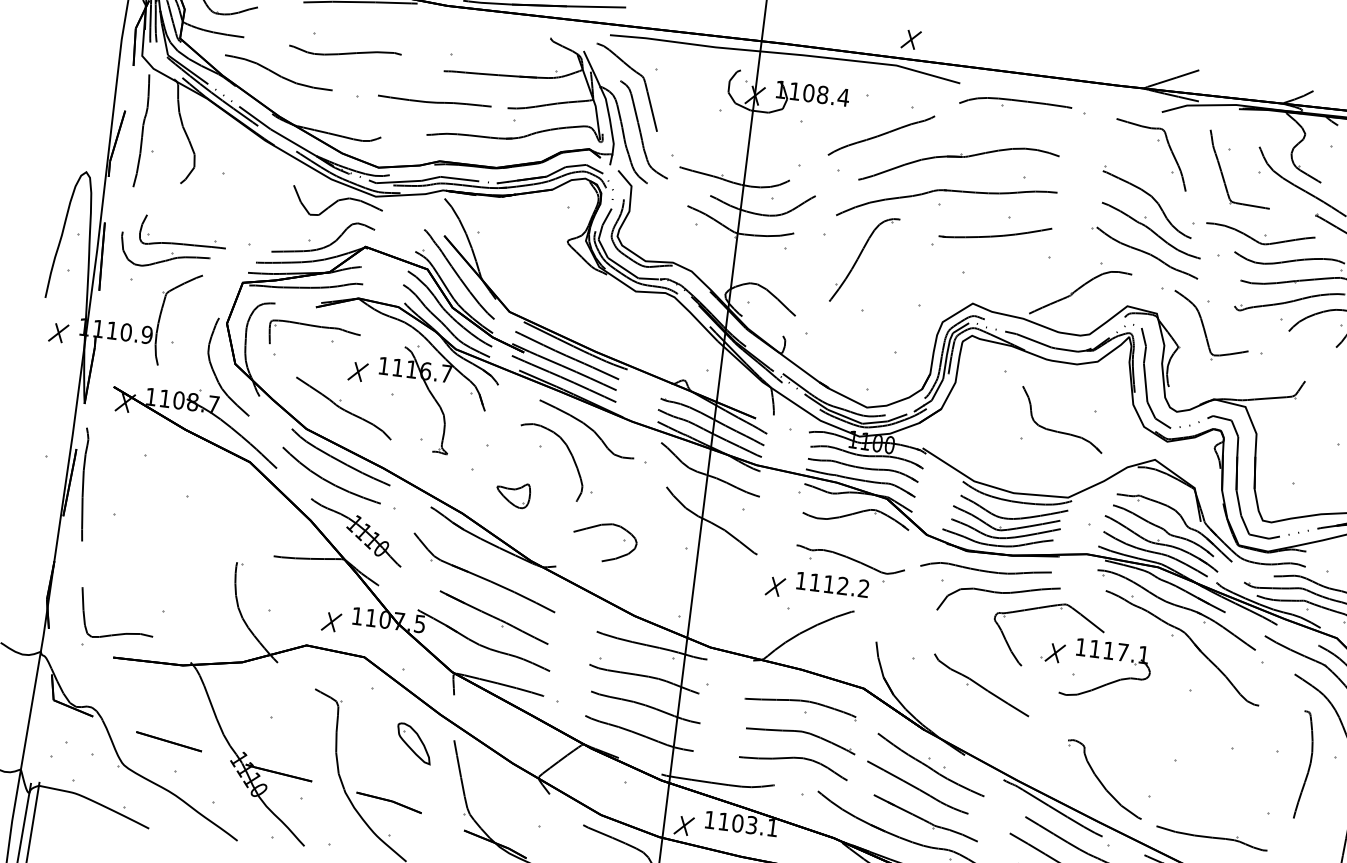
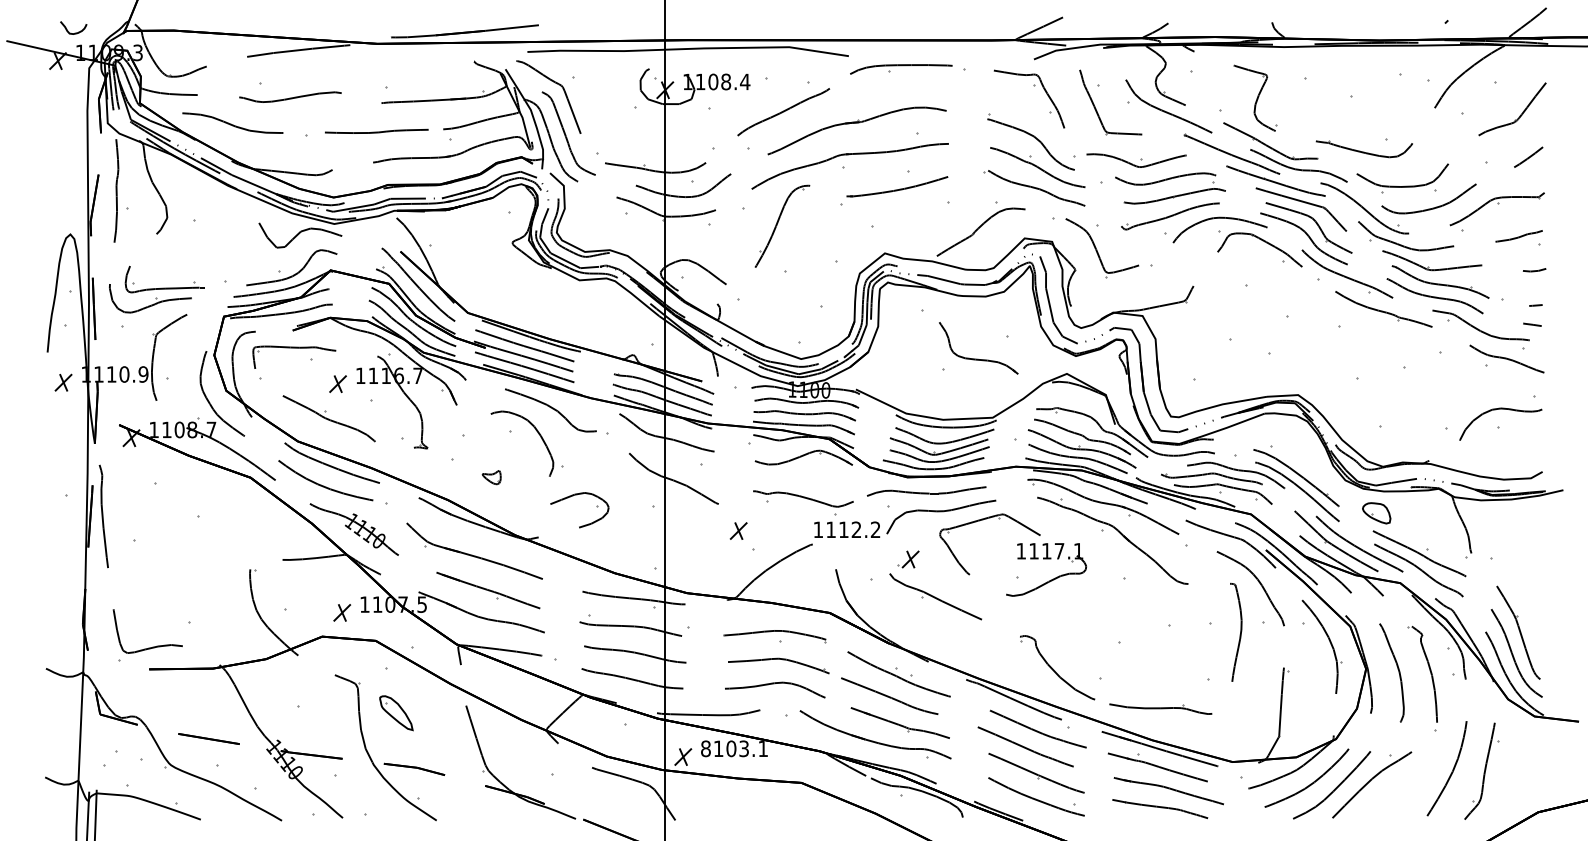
part: (910, 39) -> (799, 22), removed
part: (512, 494) -> (491, 477), size x0.6
text: (833, 584) -> (847, 529), moved
part: (1052, 652) -> (908, 559), moved
part: (414, 744) -> (396, 713), moved
text: (709, 819) -> (705, 748), 1103.1 -> 8103.1

